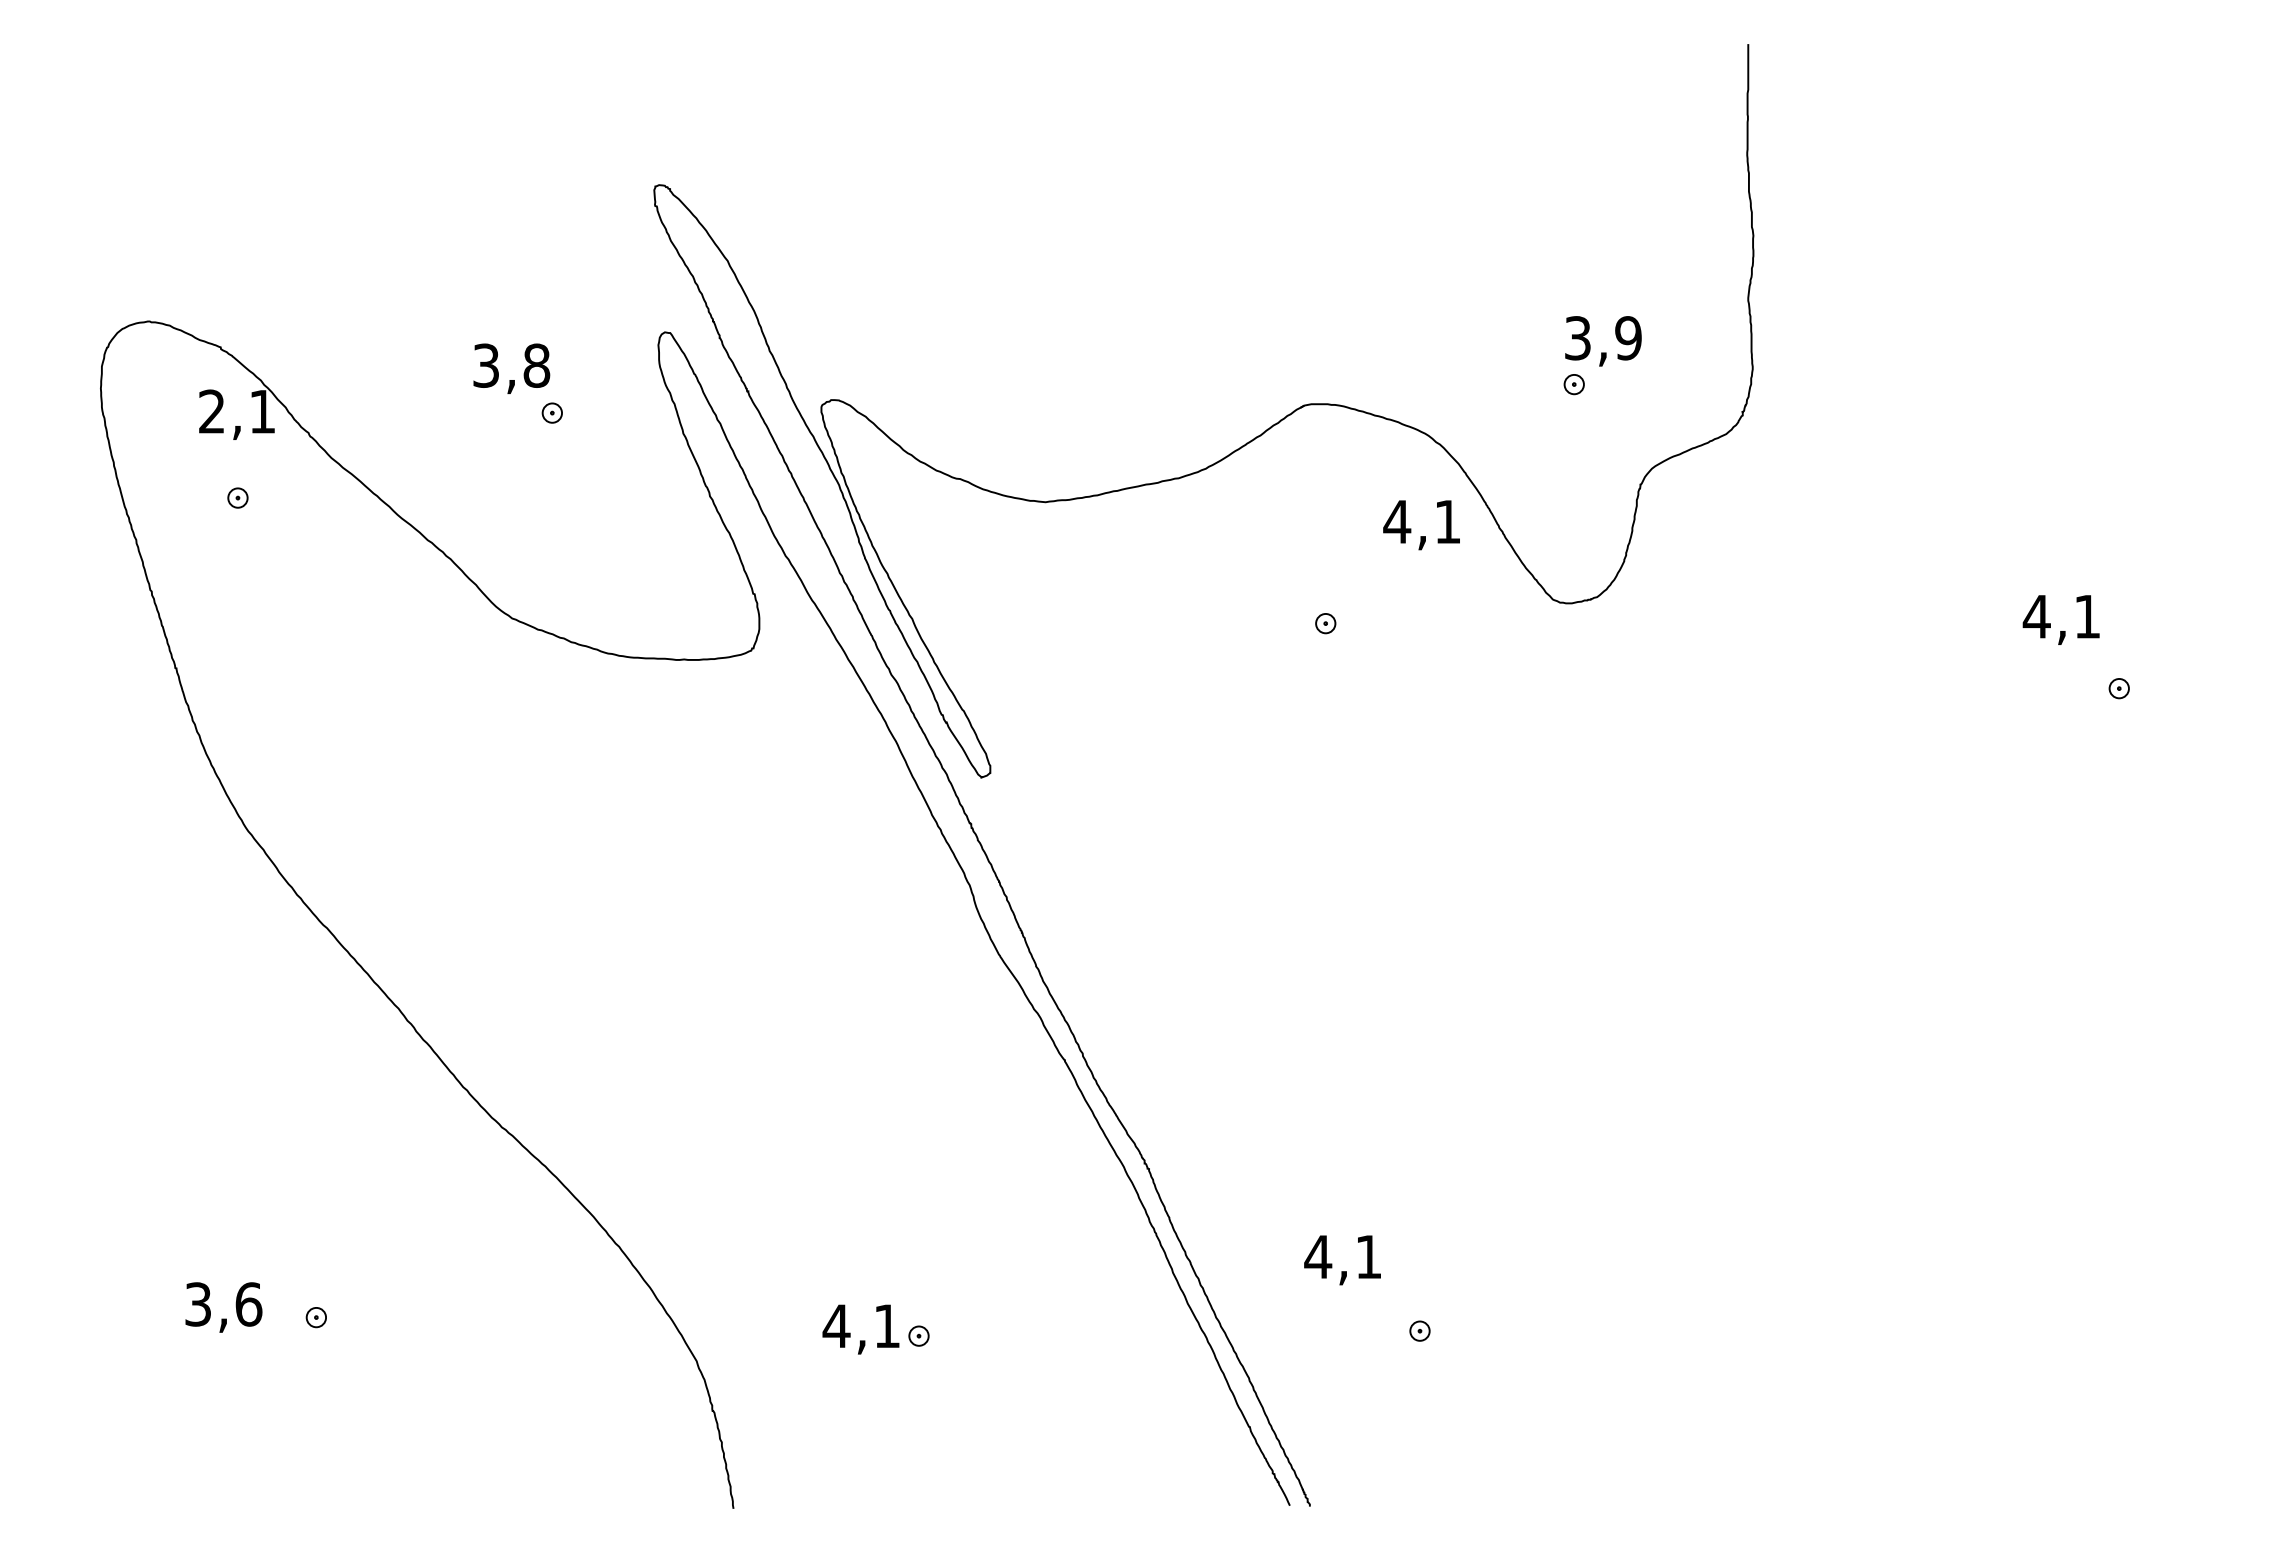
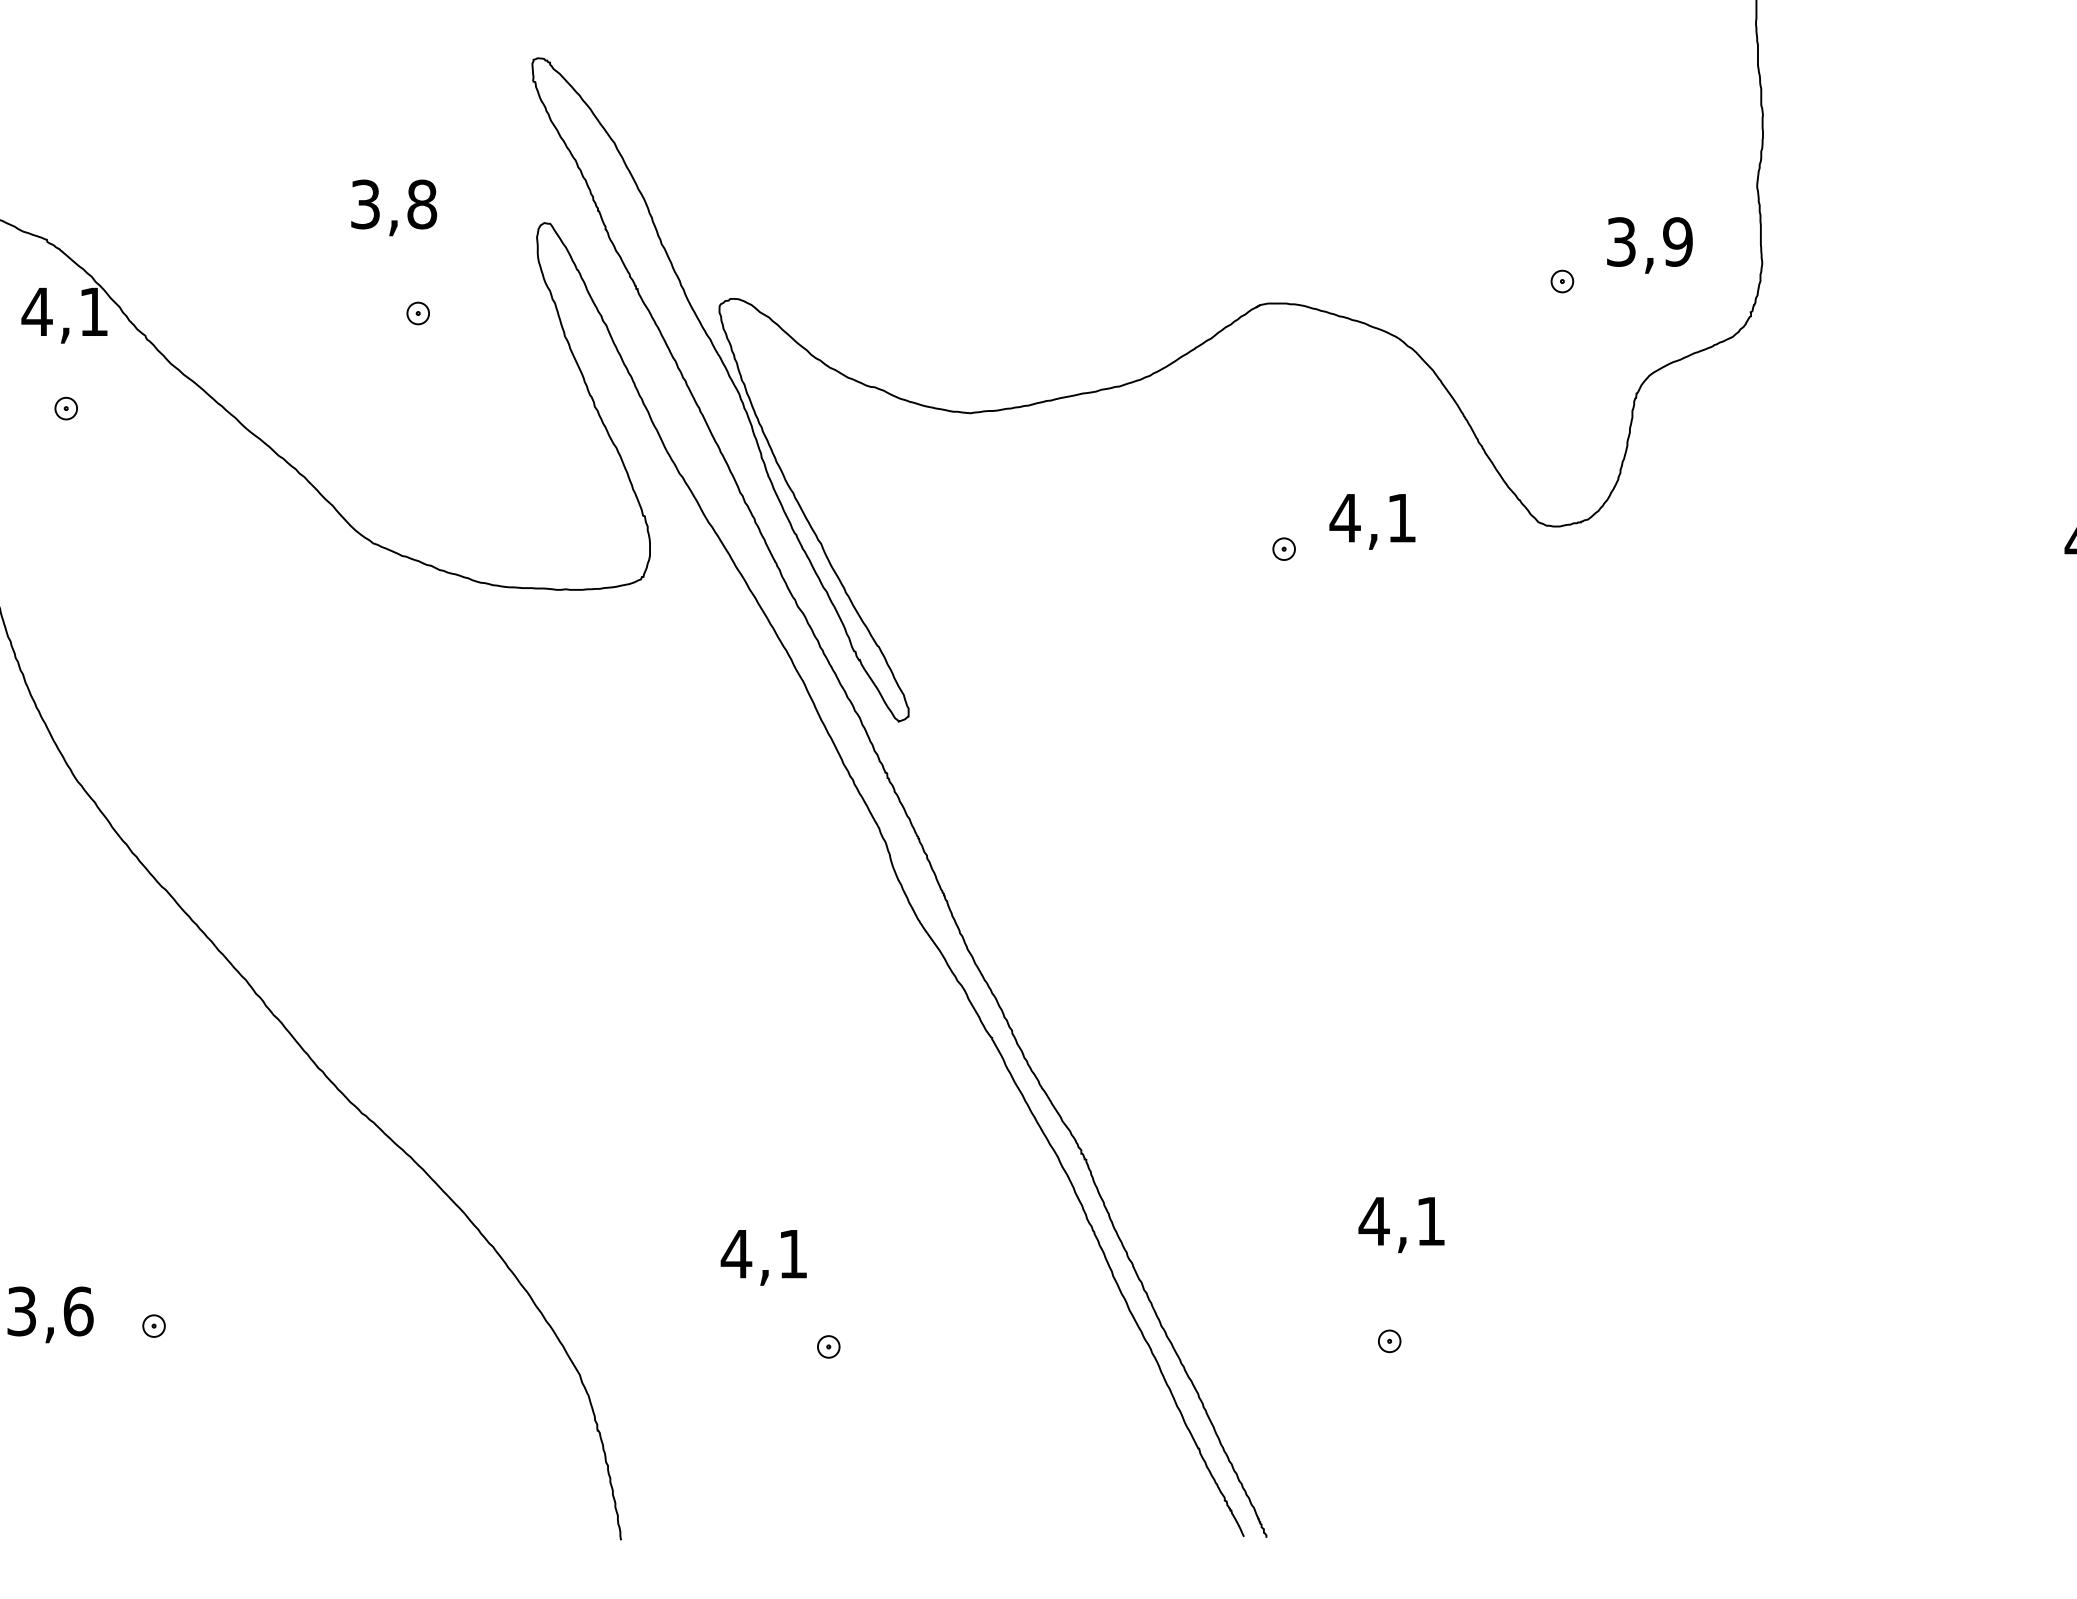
text: (1603, 341) -> (1649, 245), moved
text: (511, 368) -> (393, 207), moved
text: (211, 411) -> (36, 311), 2,1 -> 4,1
text: (1421, 525) -> (1372, 522), moved
text: (1342, 1260) -> (1401, 1225), moved
text: (860, 1329) -> (763, 1257), moved

